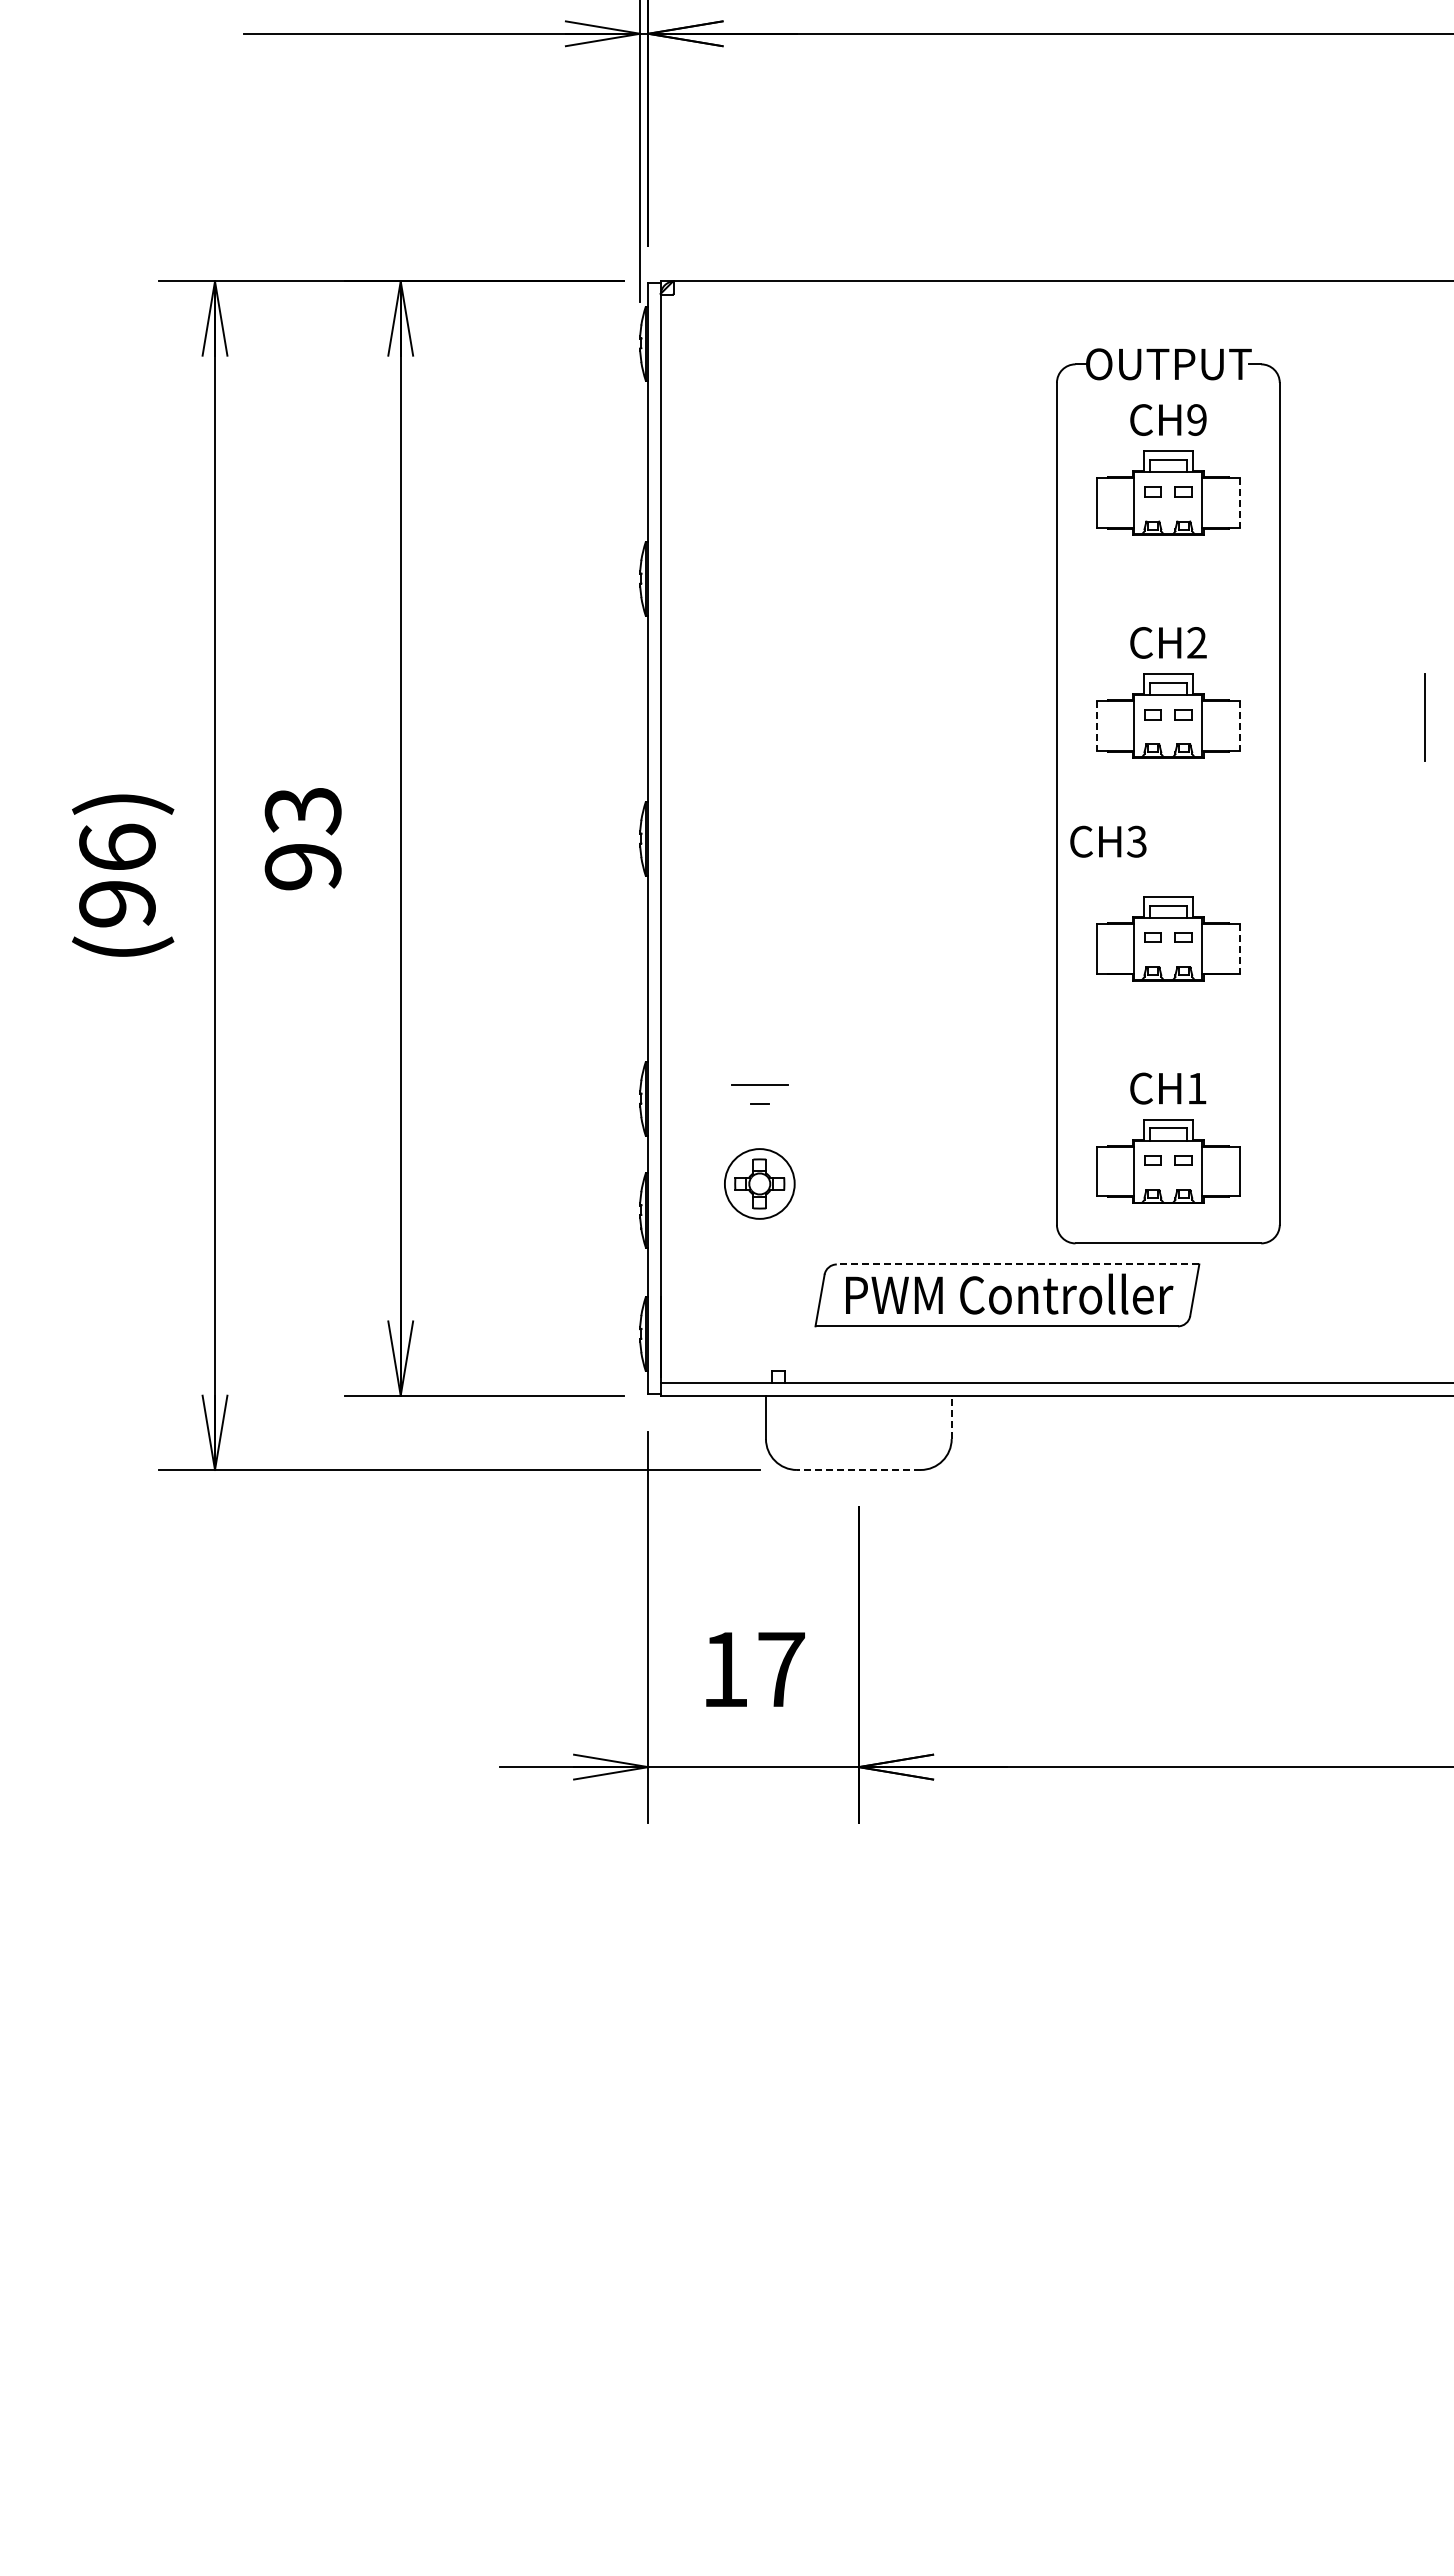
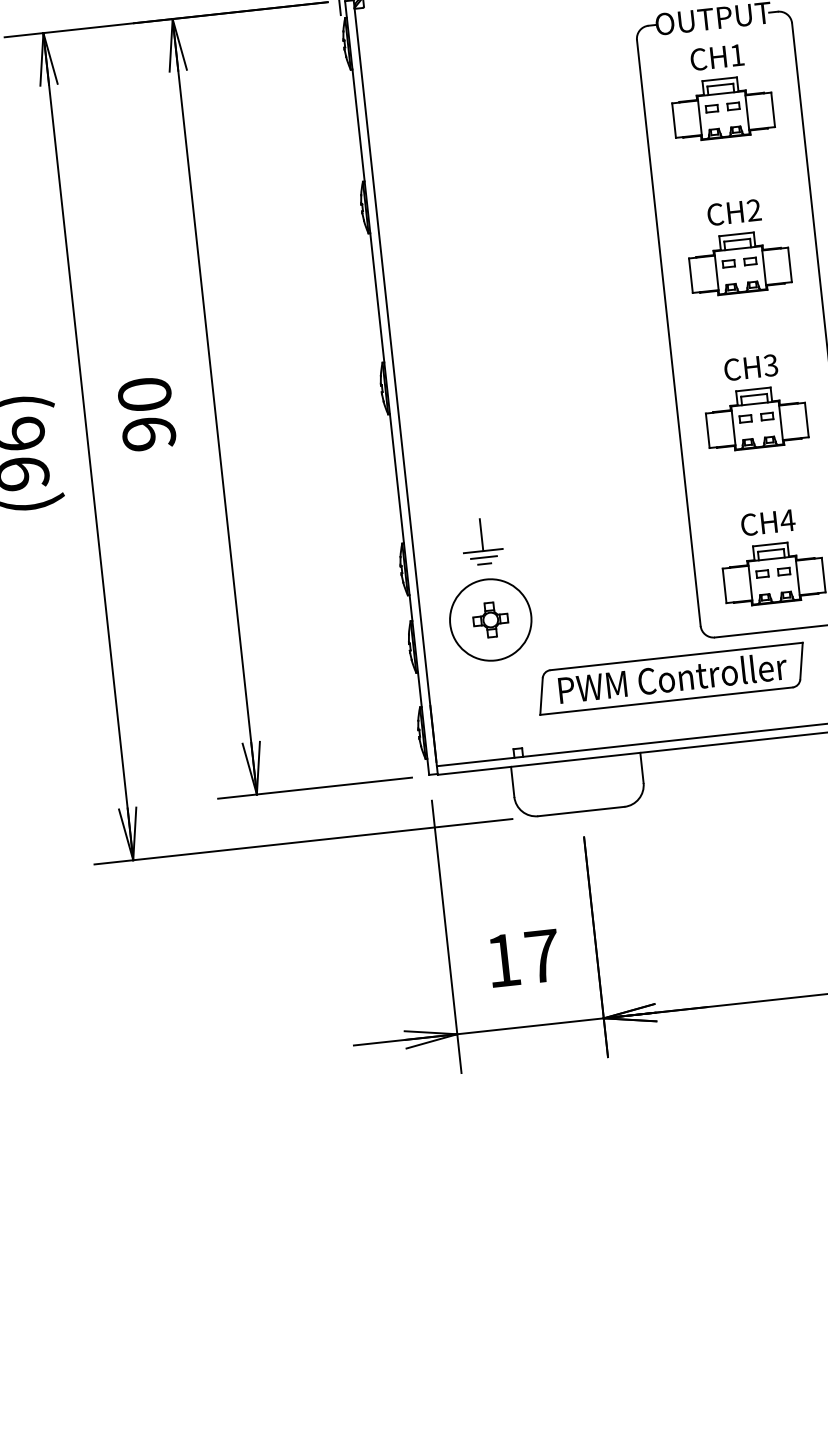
text: (1196, 419) -> (736, 54), CH9 -> CH1
line: (1239, 503) -> (773, 110), dashed -> solid
line: (1097, 725) -> (691, 275), dashed -> solid
line: (1239, 725) -> (789, 264), dashed -> solid
text: (302, 811) -> (144, 395), 93 -> 90
text: (1108, 841) -> (751, 367), moved
line: (1239, 948) -> (806, 419), dashed -> solid
line: (759, 1061) -> (481, 534), added
text: (1196, 1088) -> (787, 520), CH1 -> CH4
line: (759, 1094) -> (483, 557), added
circle: (759, 1183) -> (490, 619), size x1.67
line: (1017, 1264) -> (676, 656), dashed -> solid
line: (951, 1417) -> (641, 768), dashed -> solid
line: (858, 1469) -> (581, 811), dashed -> solid

